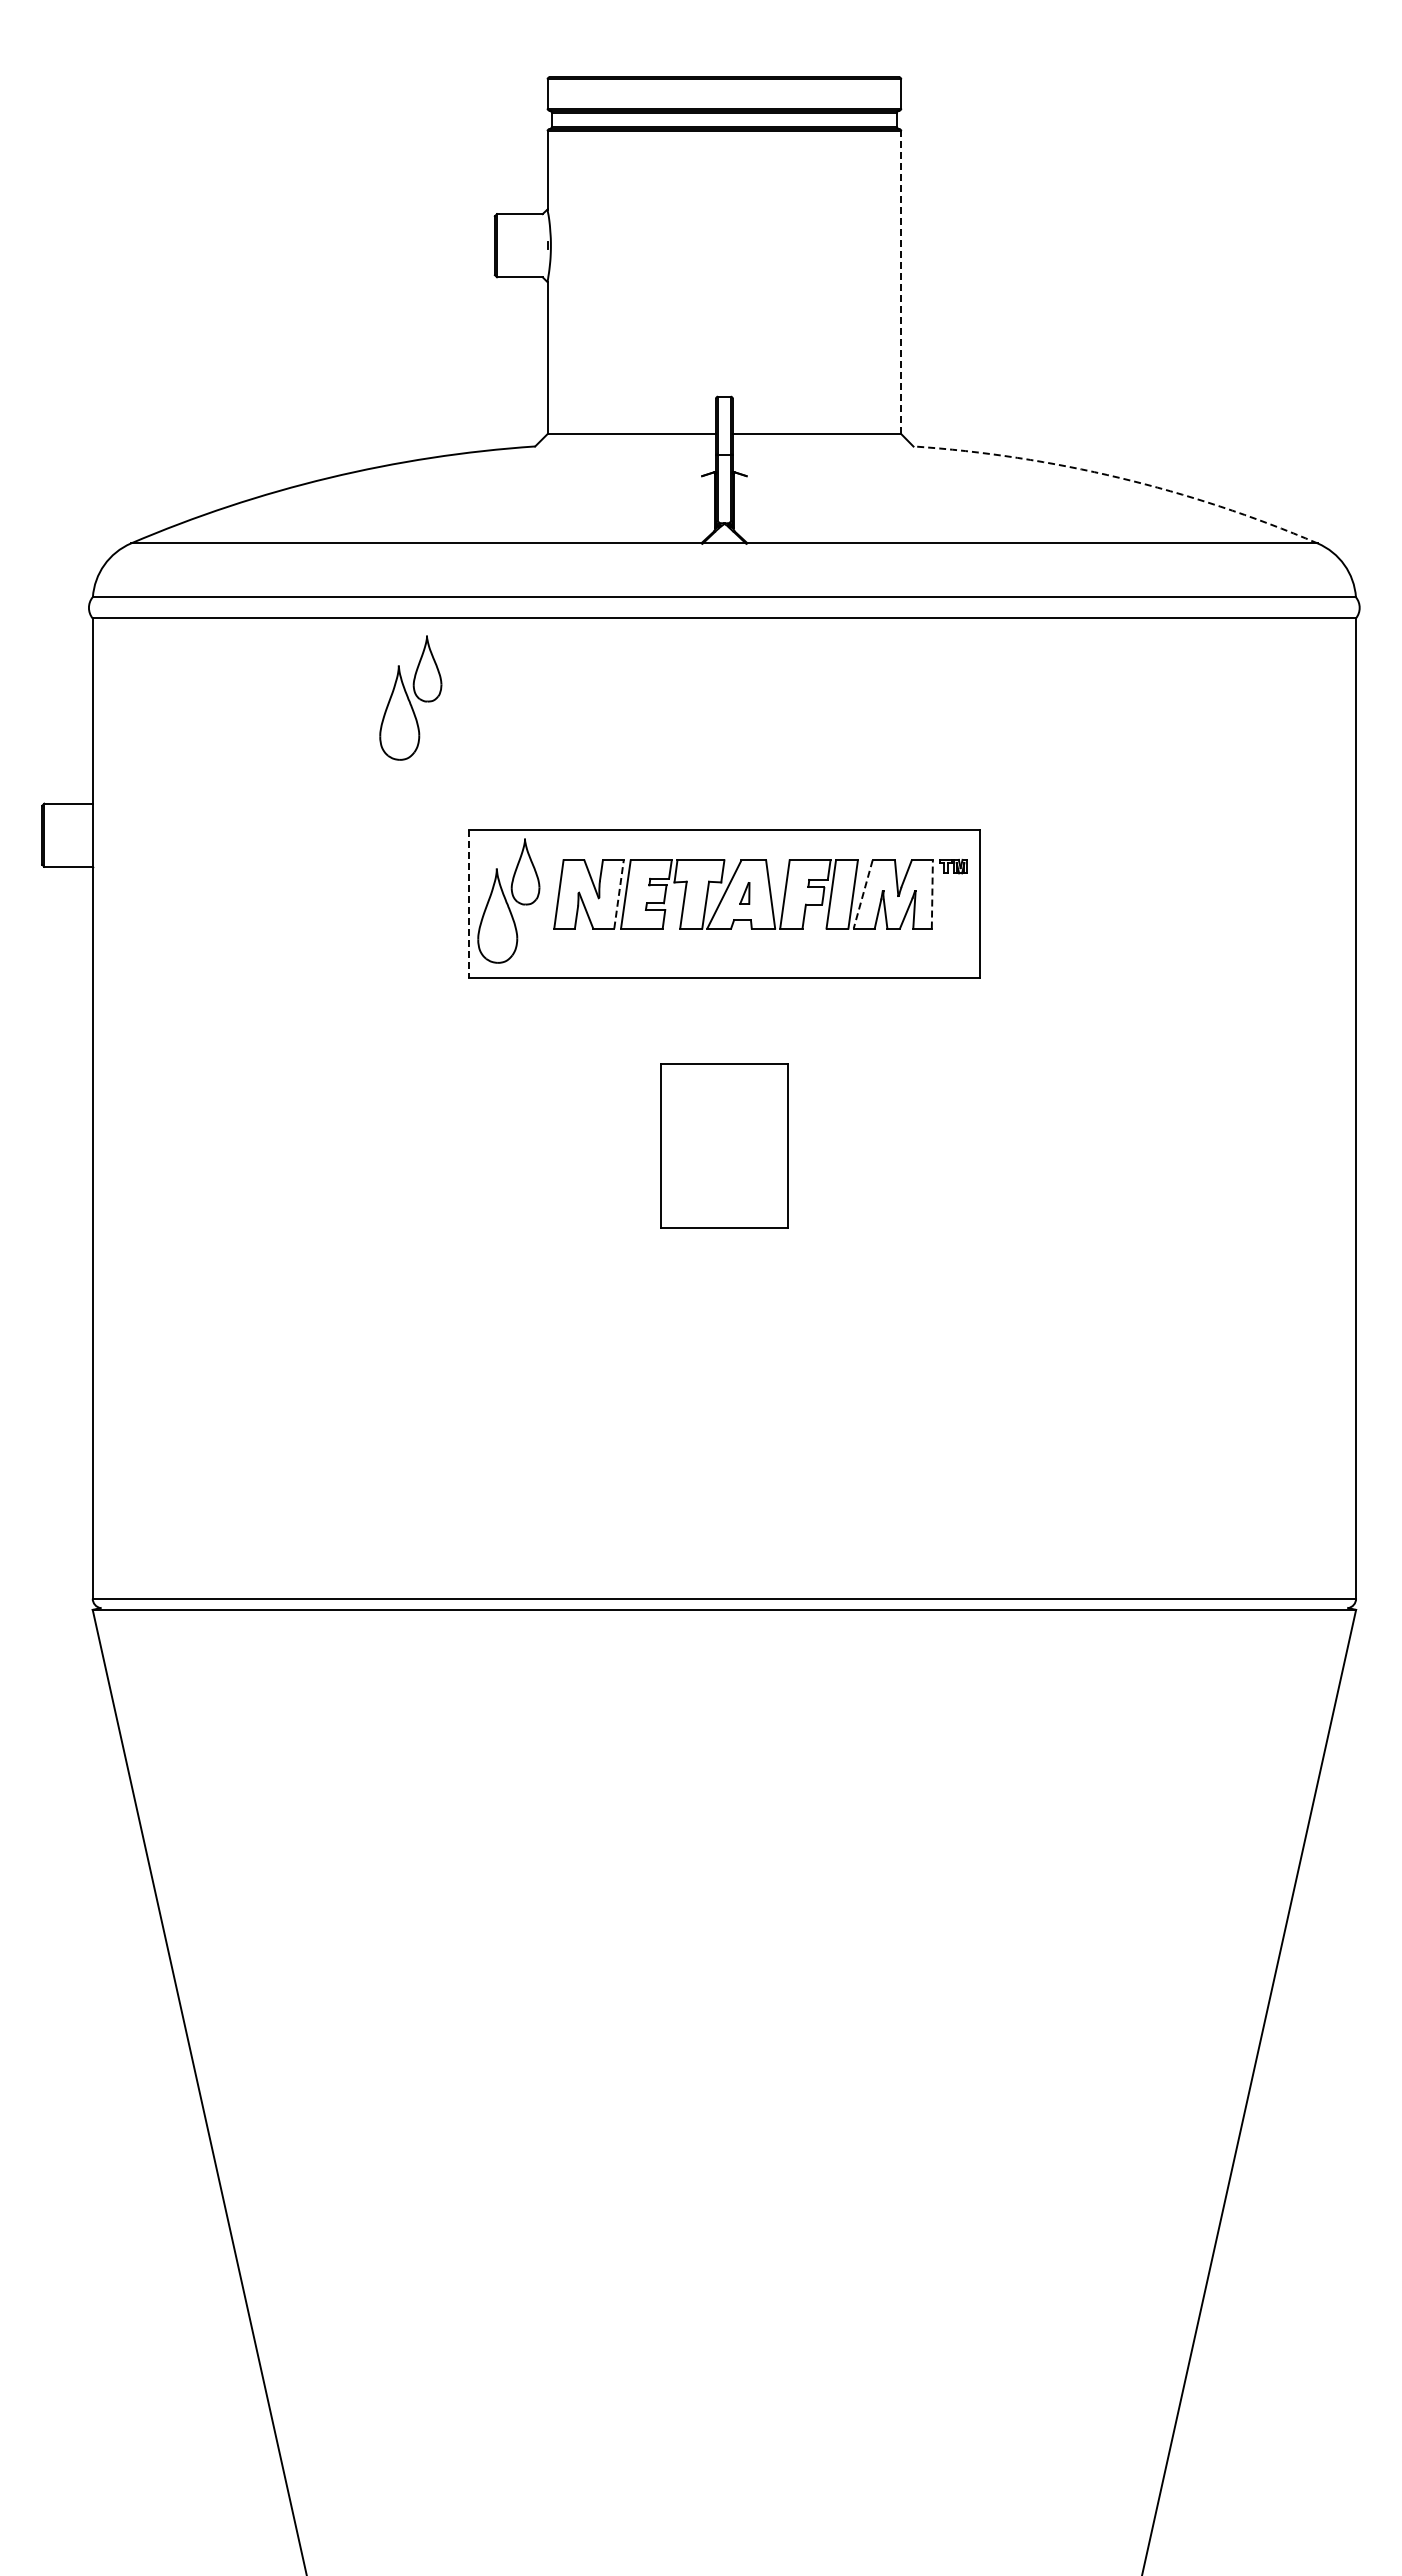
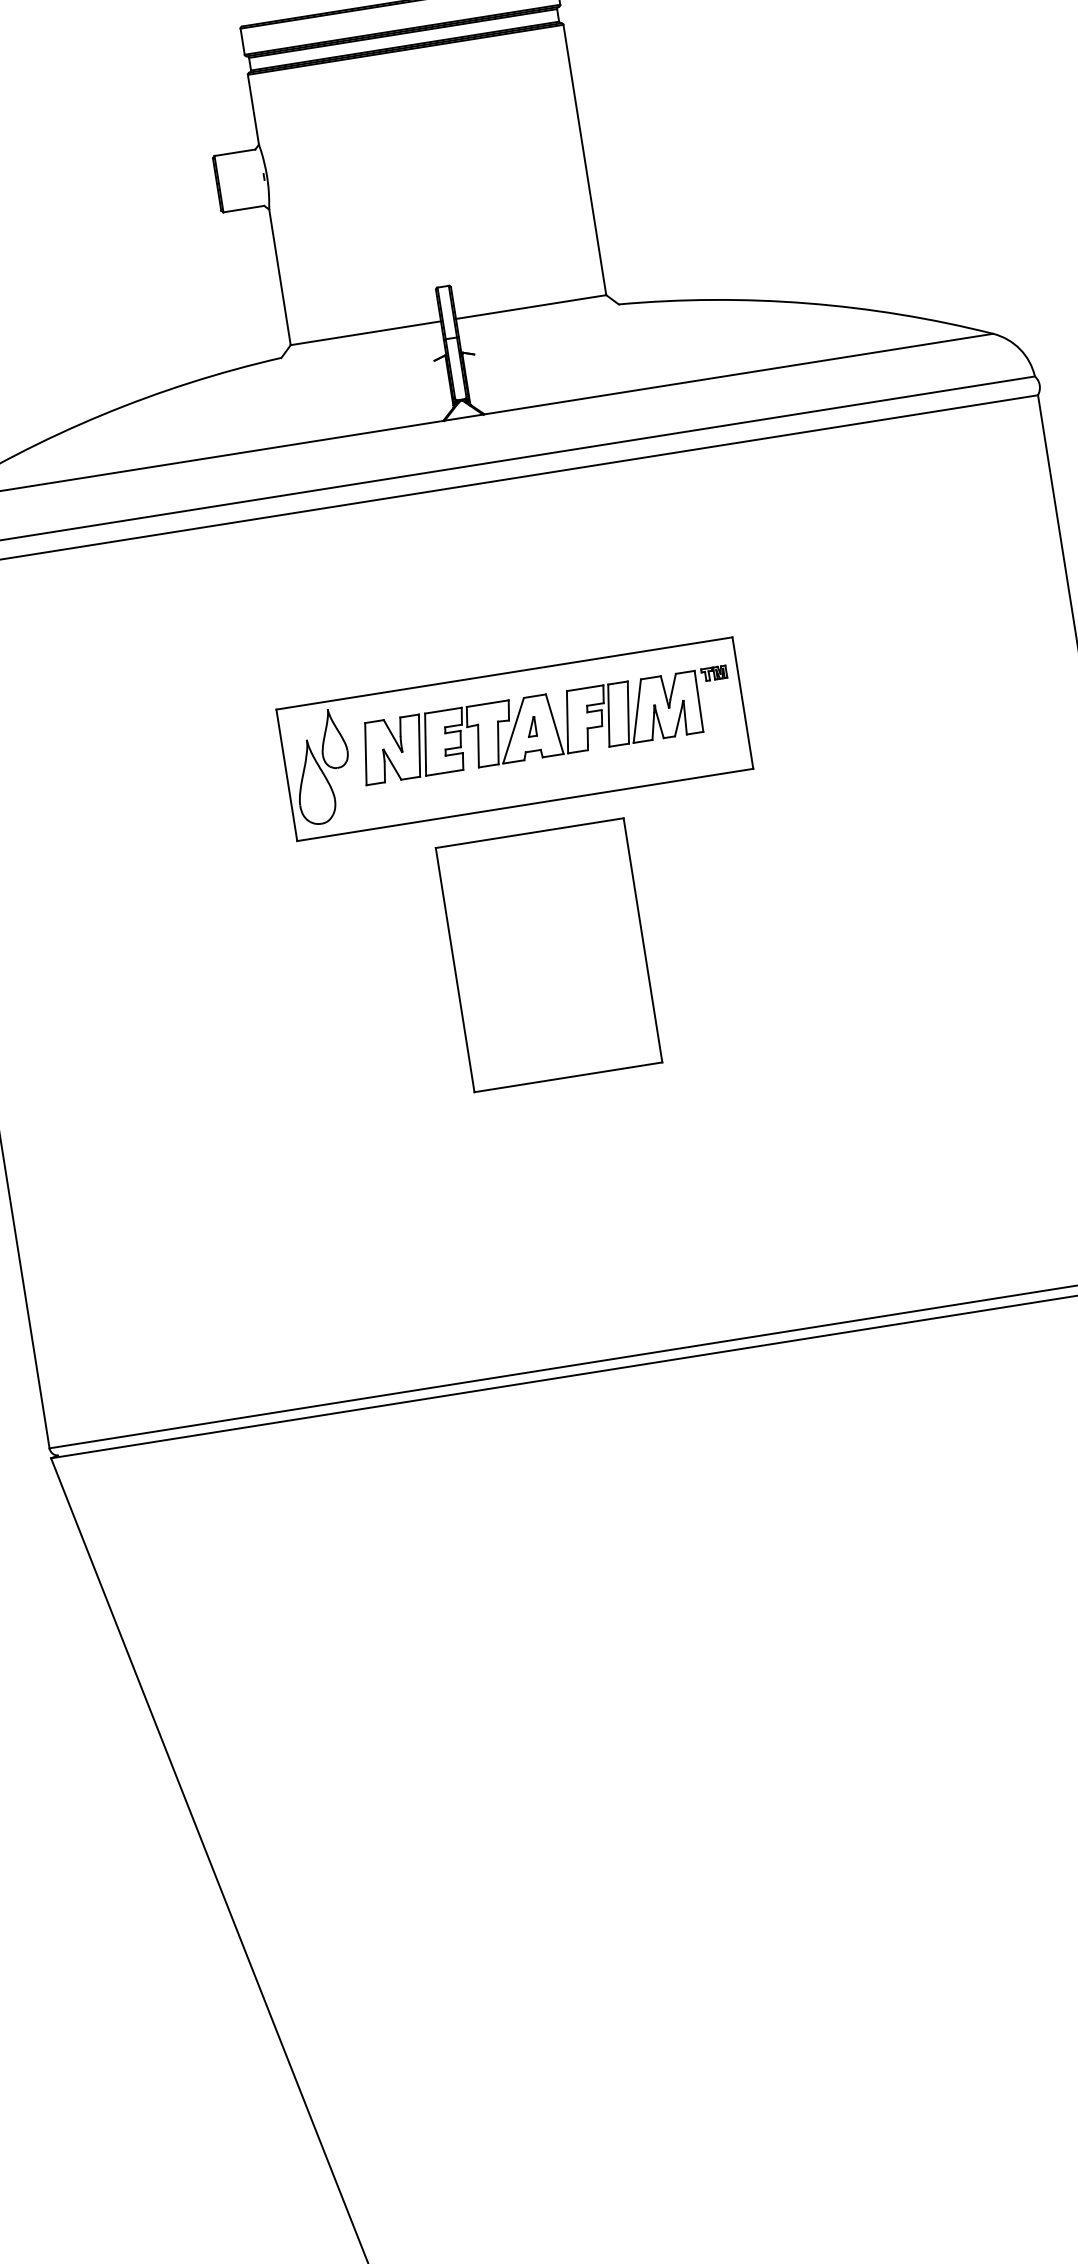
line: (901, 282) -> (585, 159), dashed -> solid
arc: (1119, 477) -> (807, 303), dashed -> solid
part: (410, 697) -> (205, 599), removed
line: (619, 893) -> (419, 744), dashed -> solid
line: (932, 893) -> (699, 700), dashed -> solid
line: (863, 894) -> (637, 711), dashed -> solid
line: (468, 903) -> (286, 775), dashed -> solid
part: (724, 1145) -> (549, 954), size x1.67

